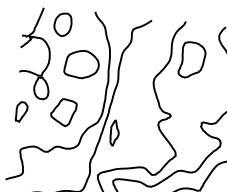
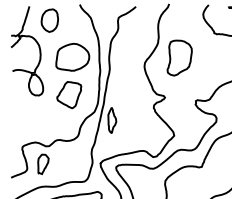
part: (192, 59) -> (179, 57), moved
part: (21, 111) -> (43, 163), moved
part: (63, 112) -> (69, 95), moved

